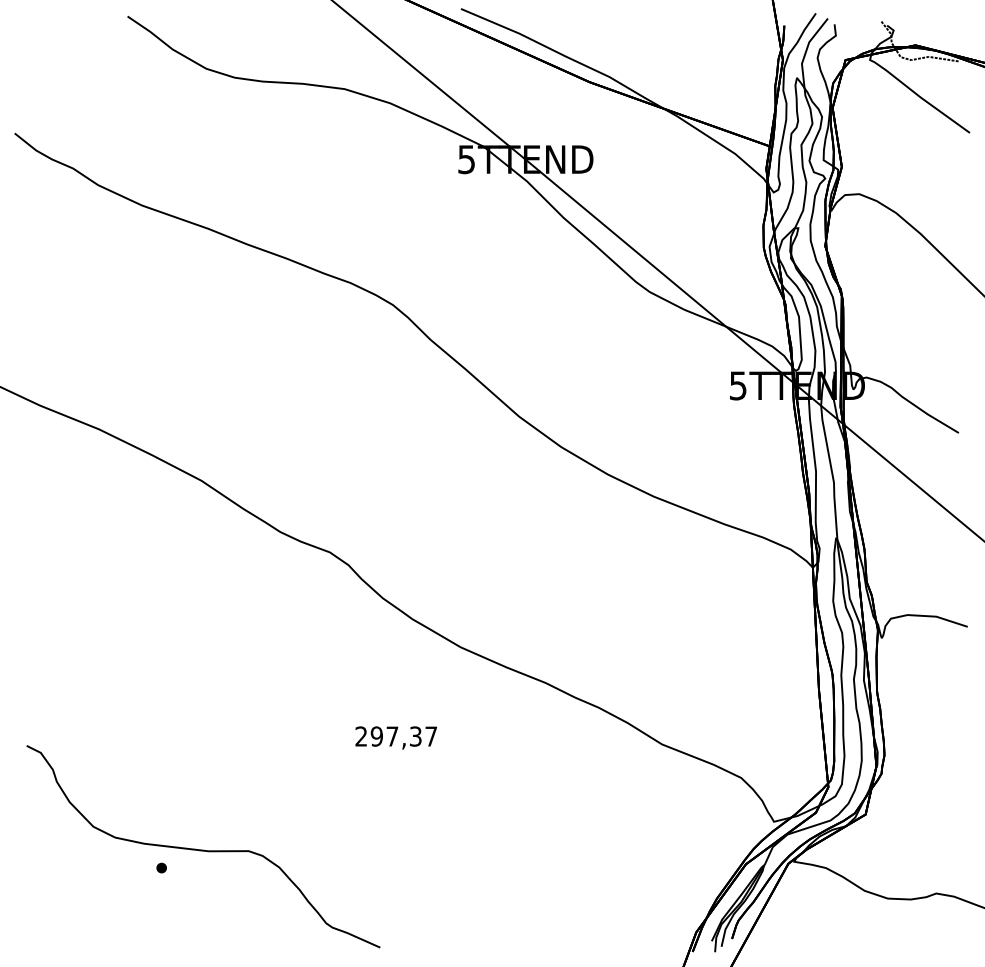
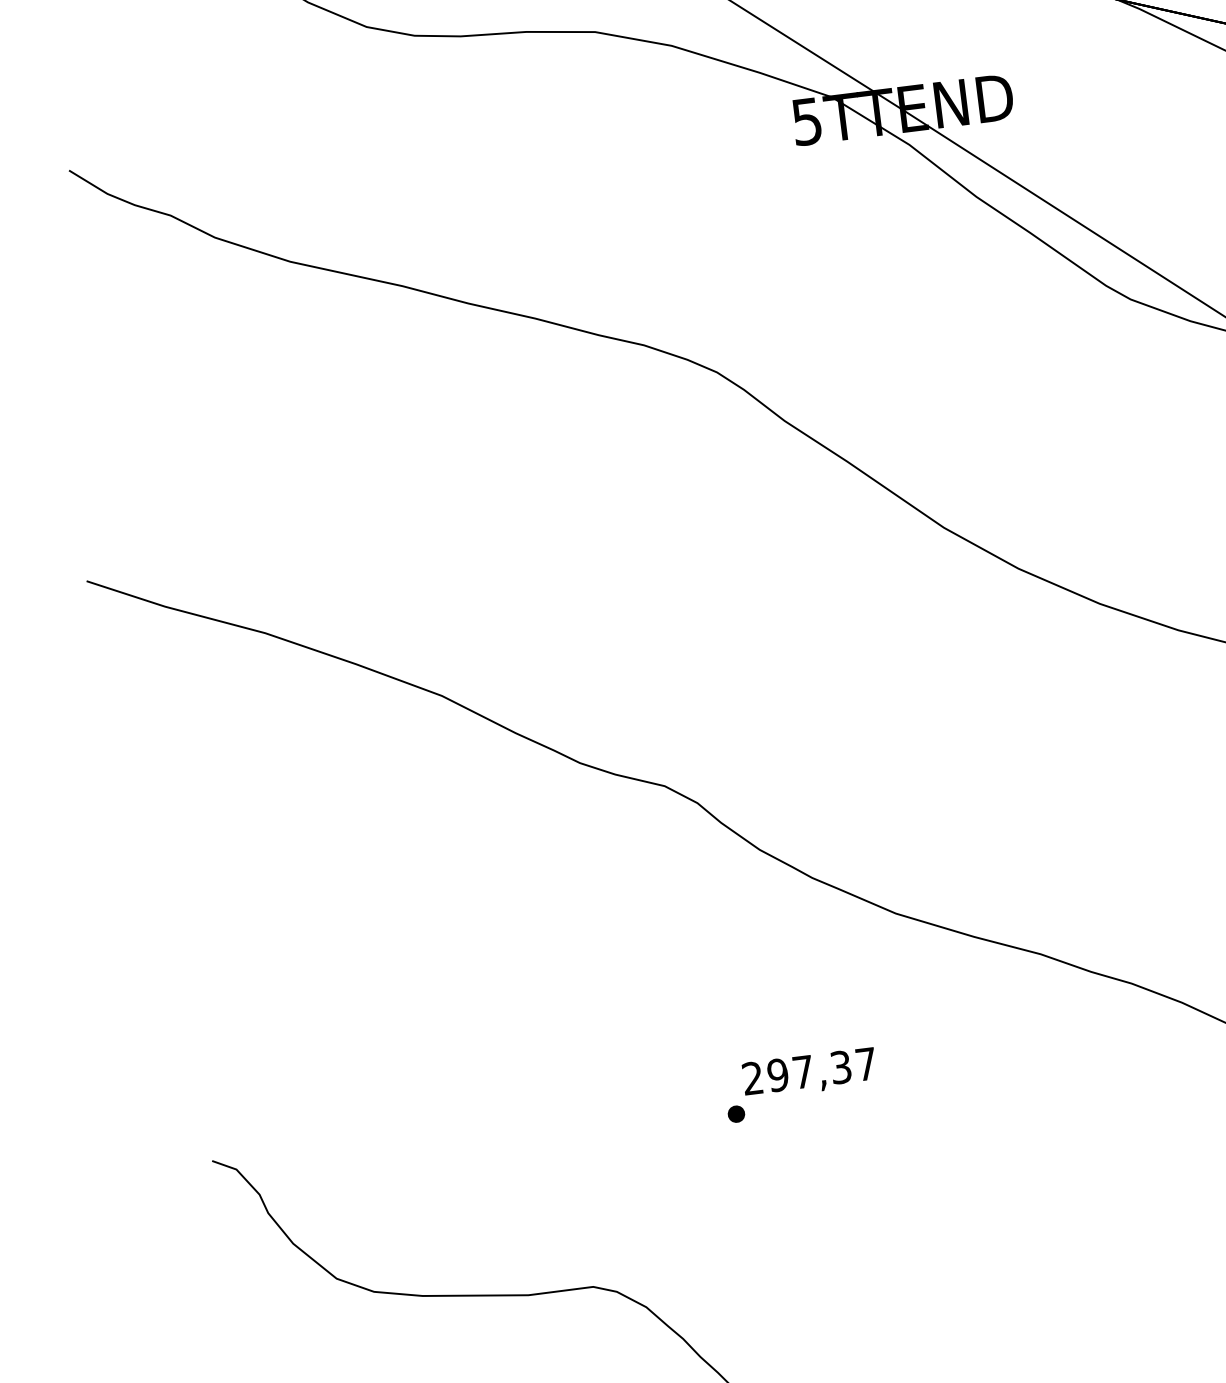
part: (161, 867) -> (736, 1113), moved

